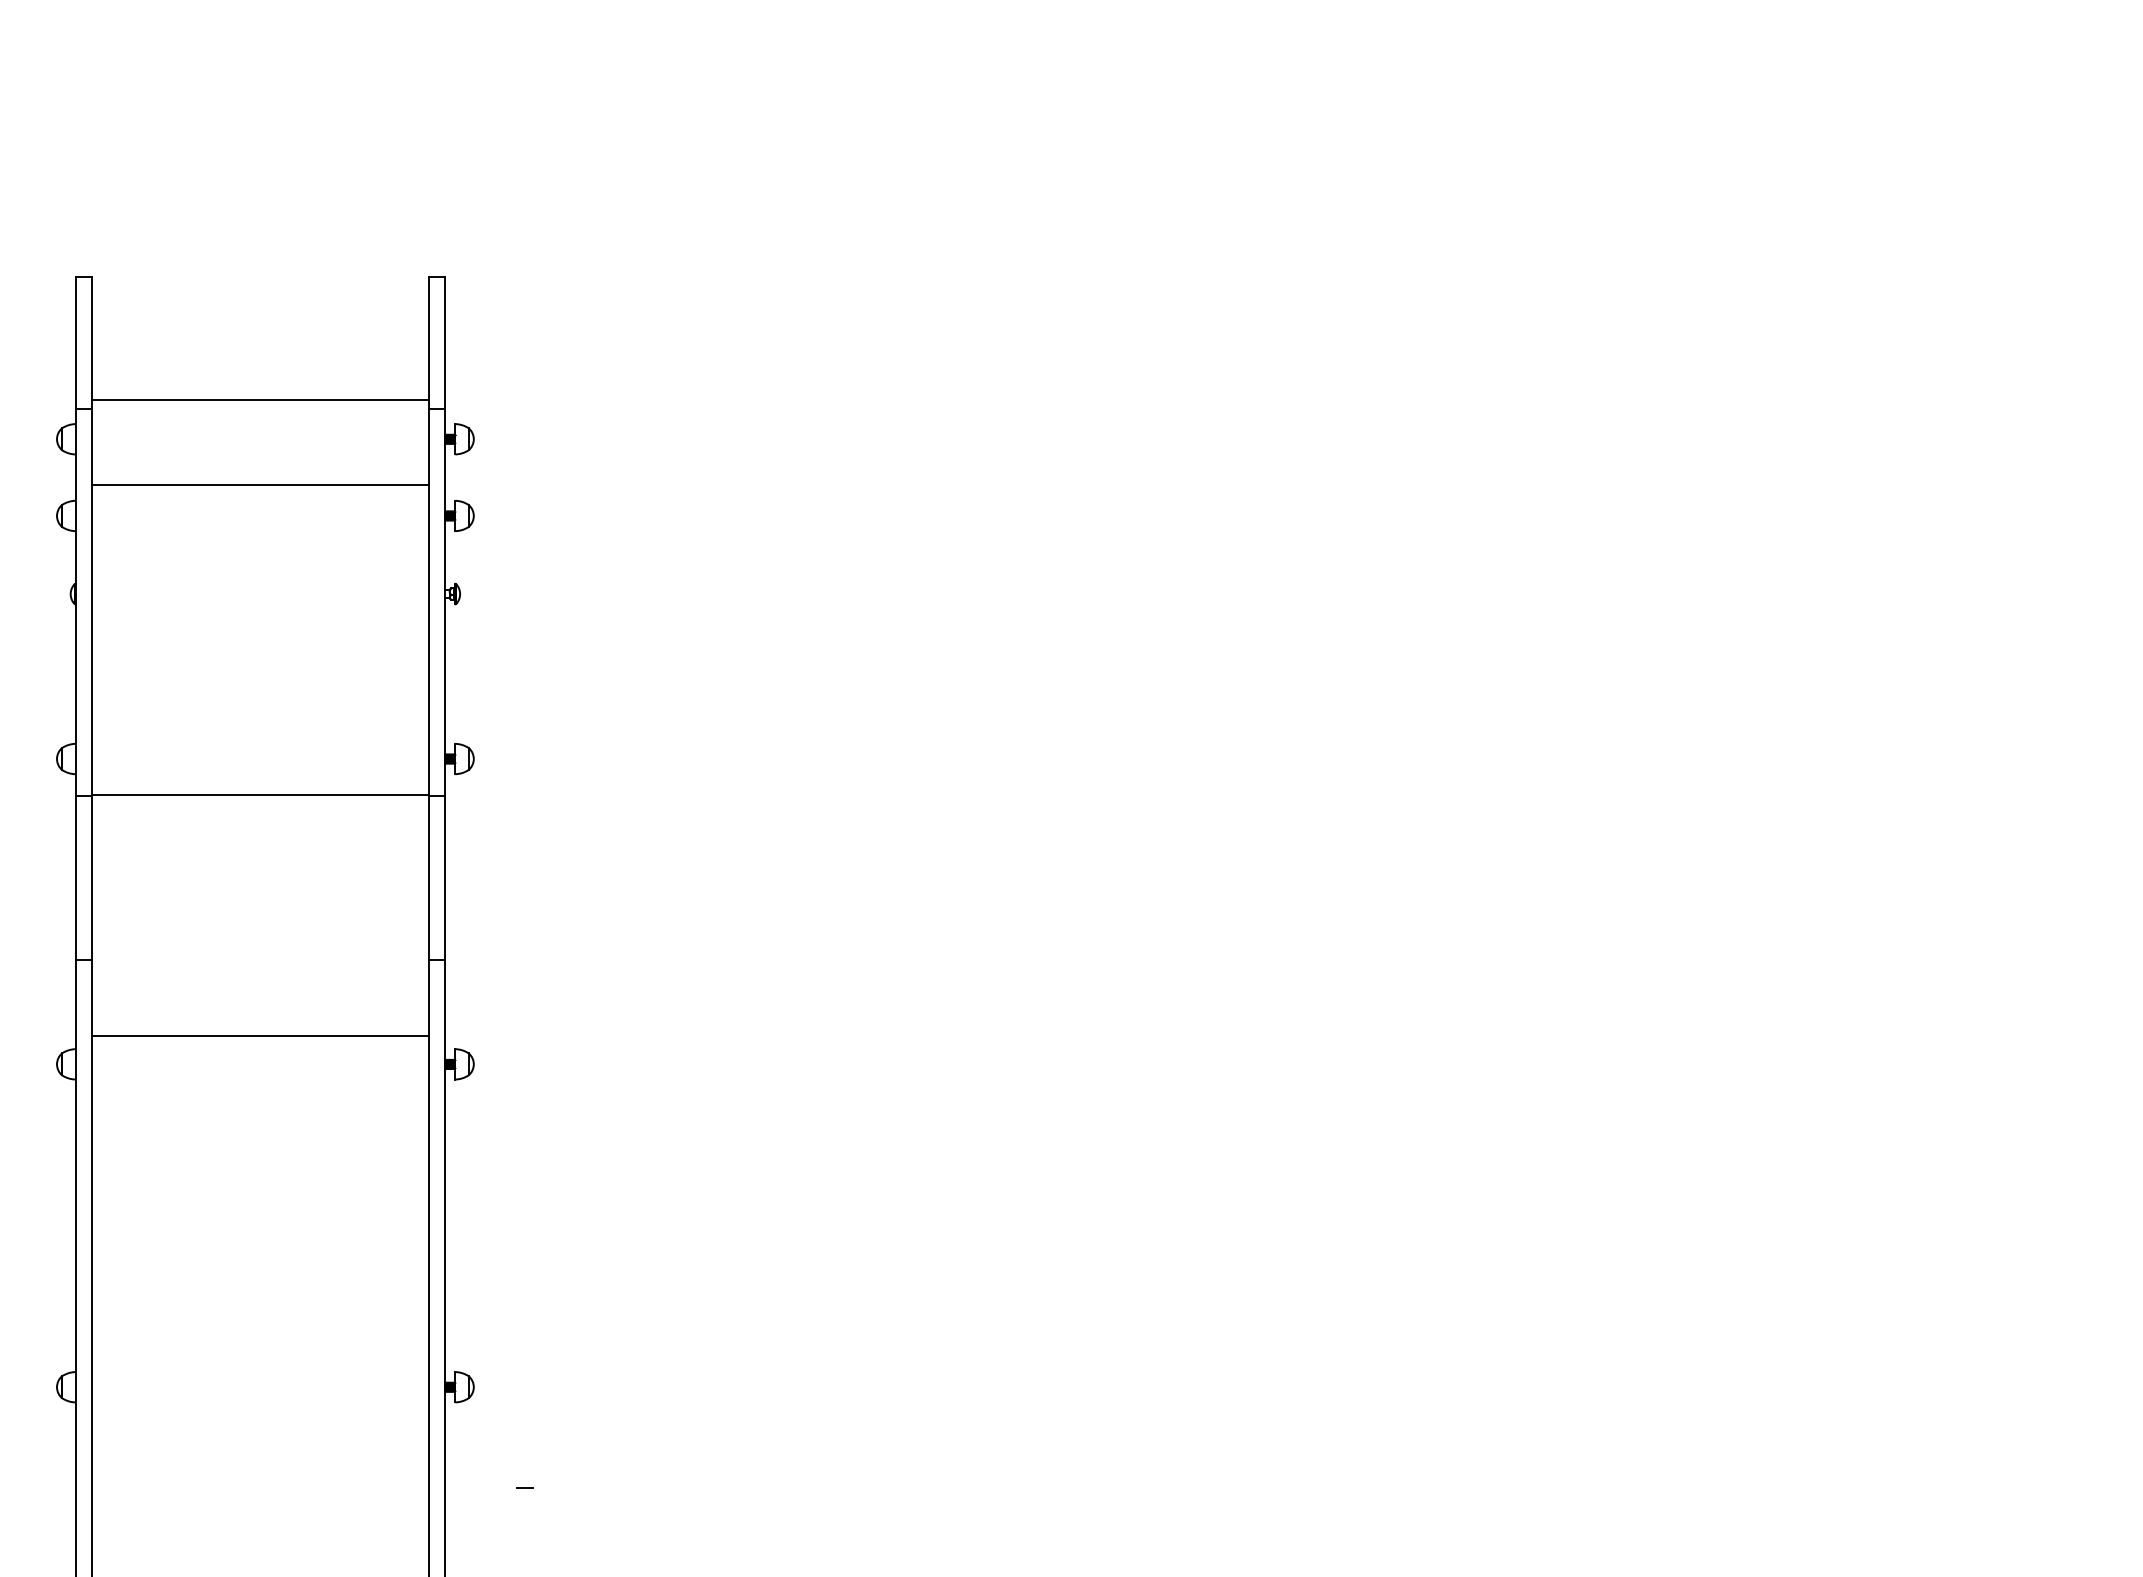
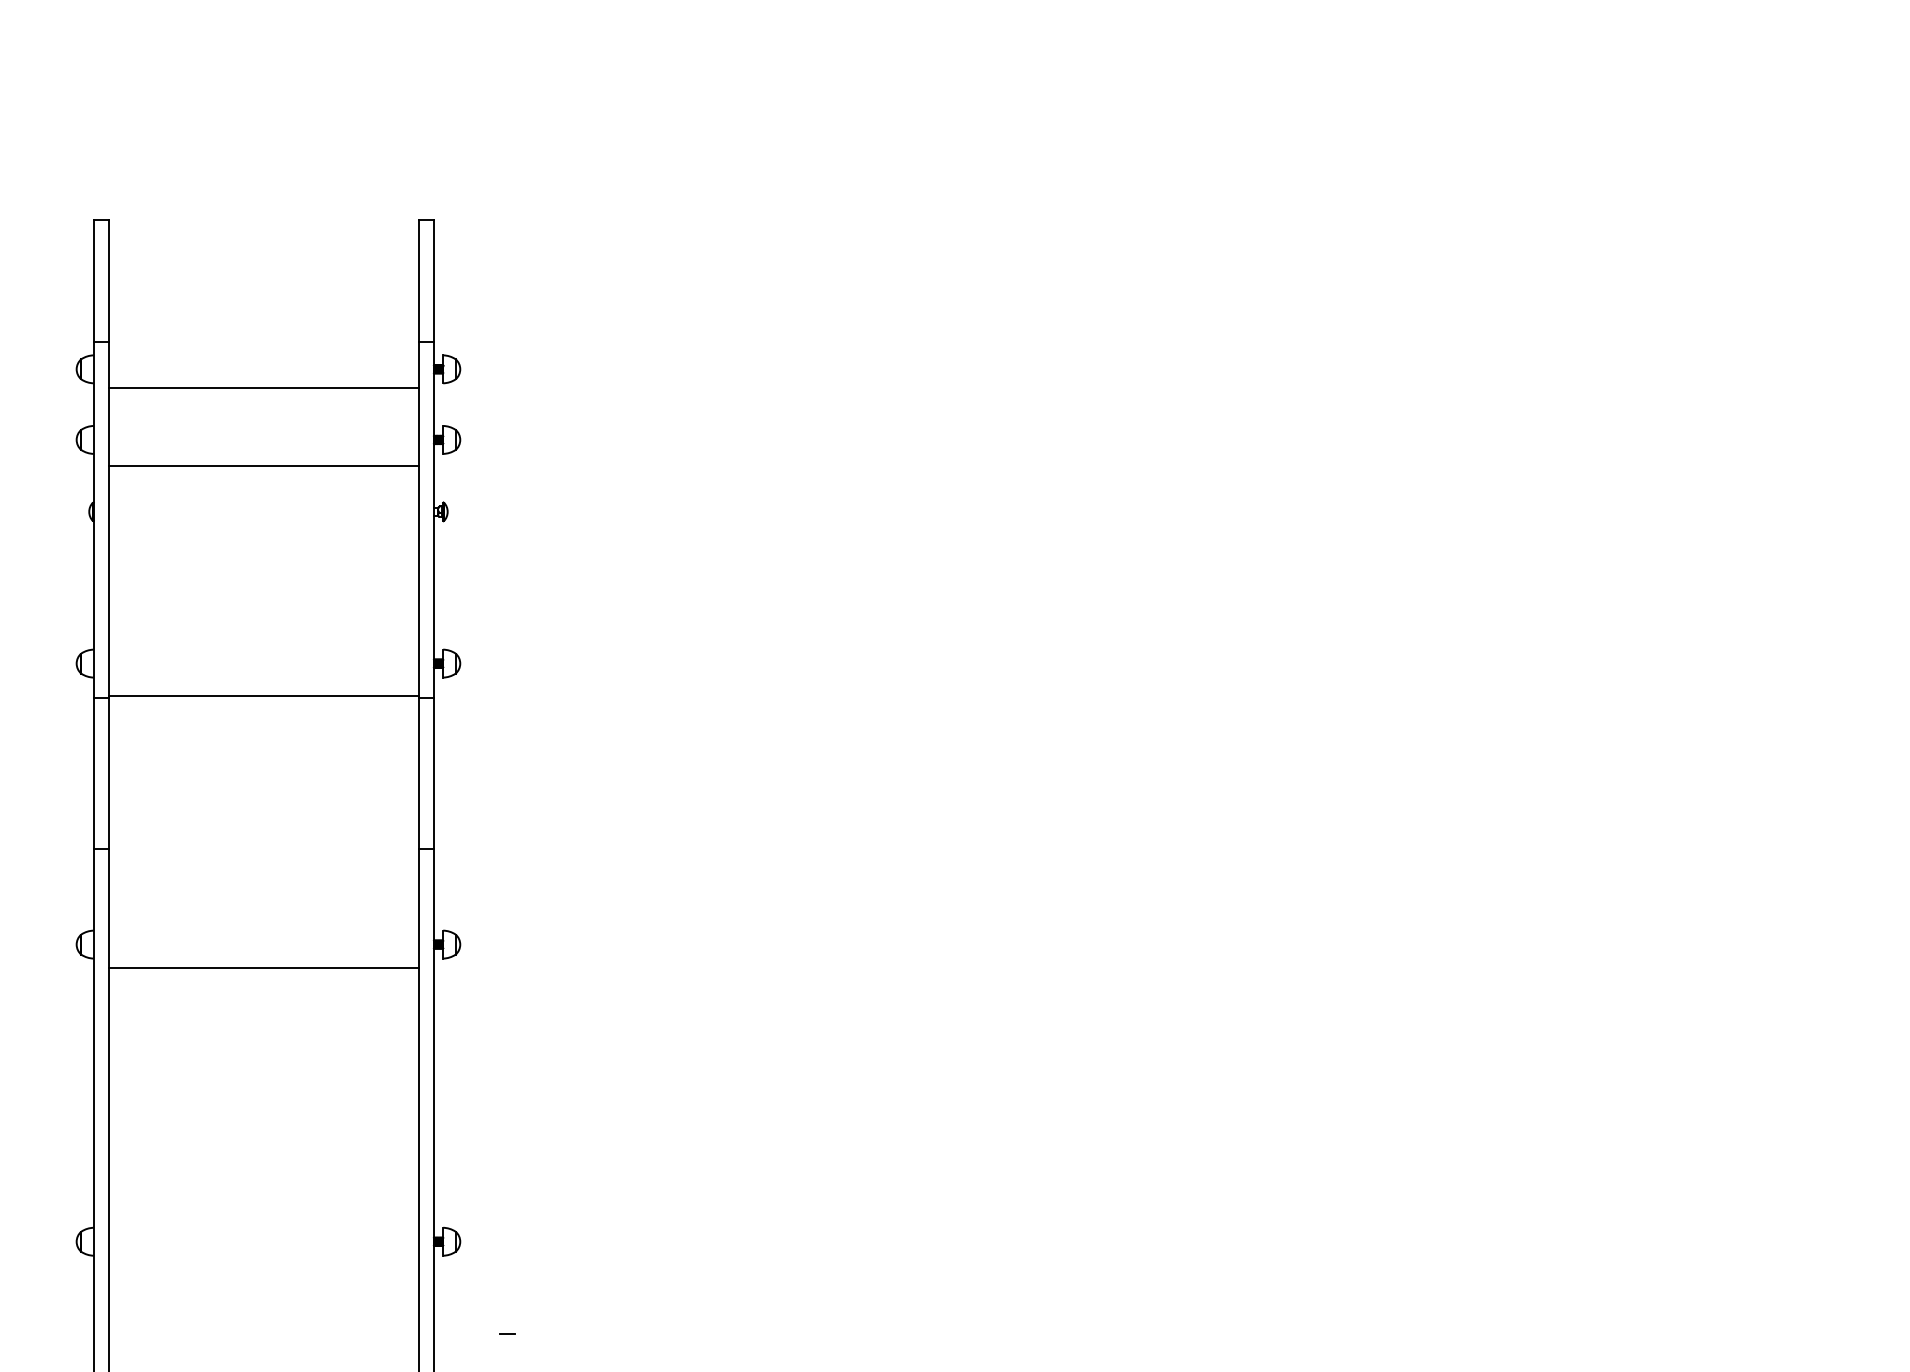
line: (260, 399) -> (263, 387), moved
line: (260, 485) -> (263, 466), moved
line: (260, 1036) -> (263, 968), moved

